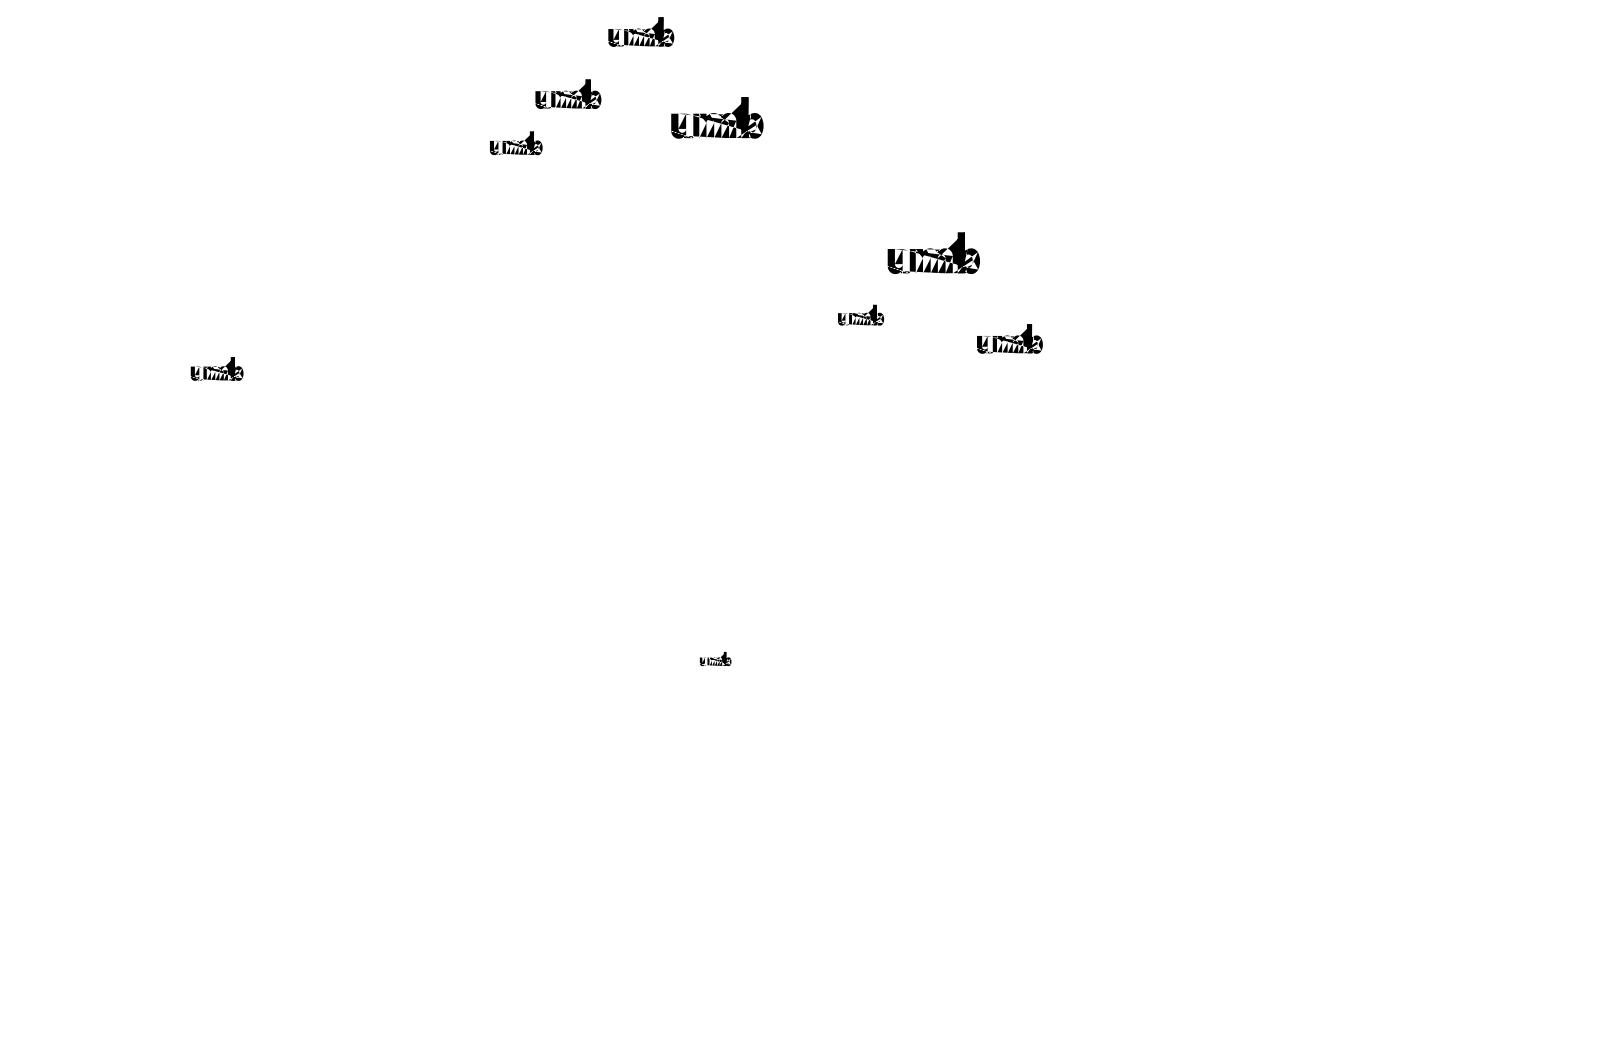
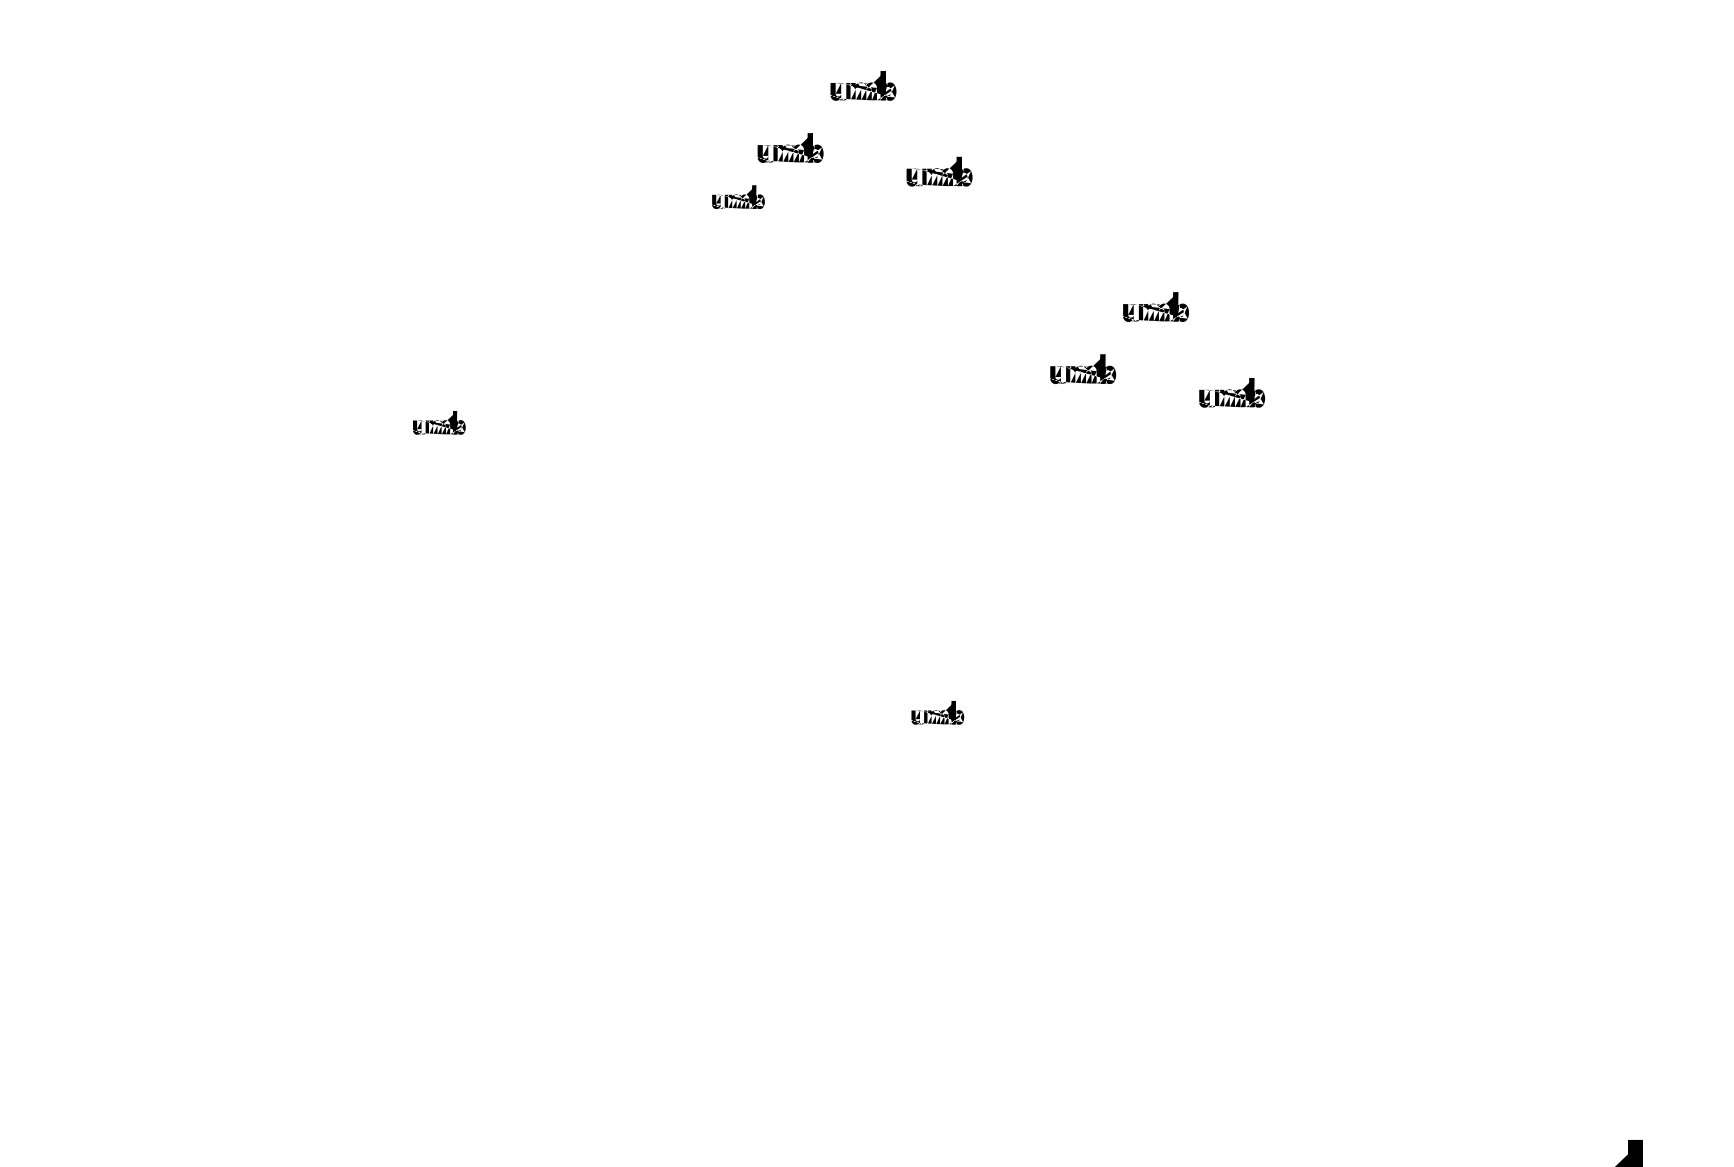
part: (717, 117) -> (939, 171), size x0.71
part: (933, 252) -> (1155, 306), size x0.71
part: (861, 314) -> (1083, 368), size x1.43
part: (715, 658) -> (937, 712), size x1.67

